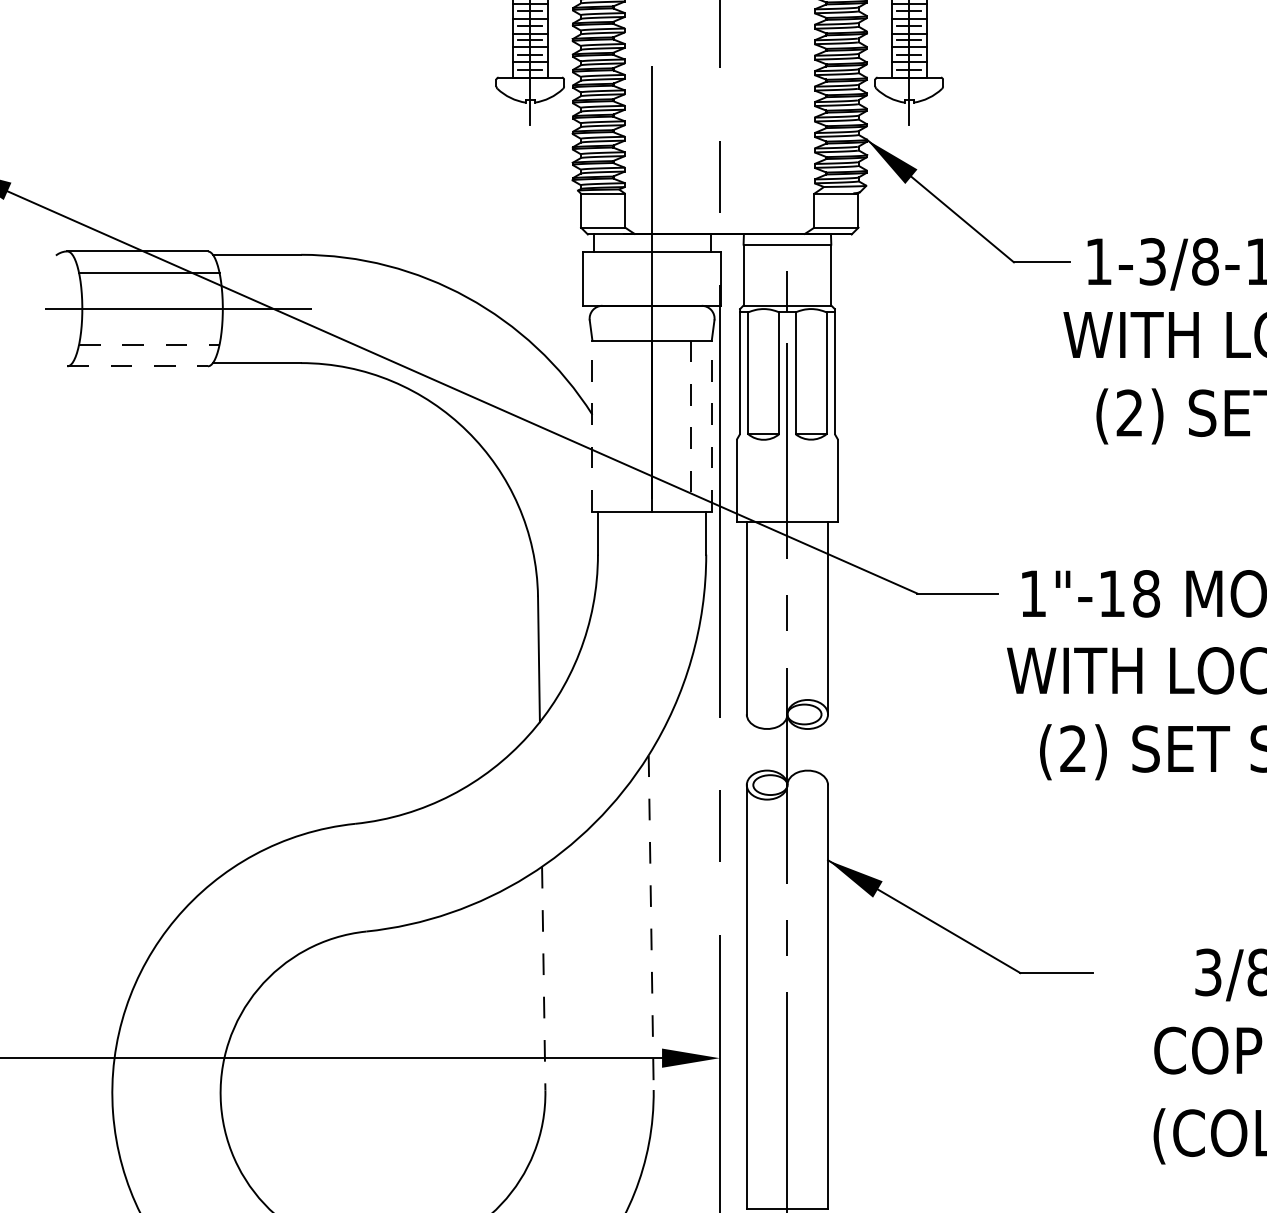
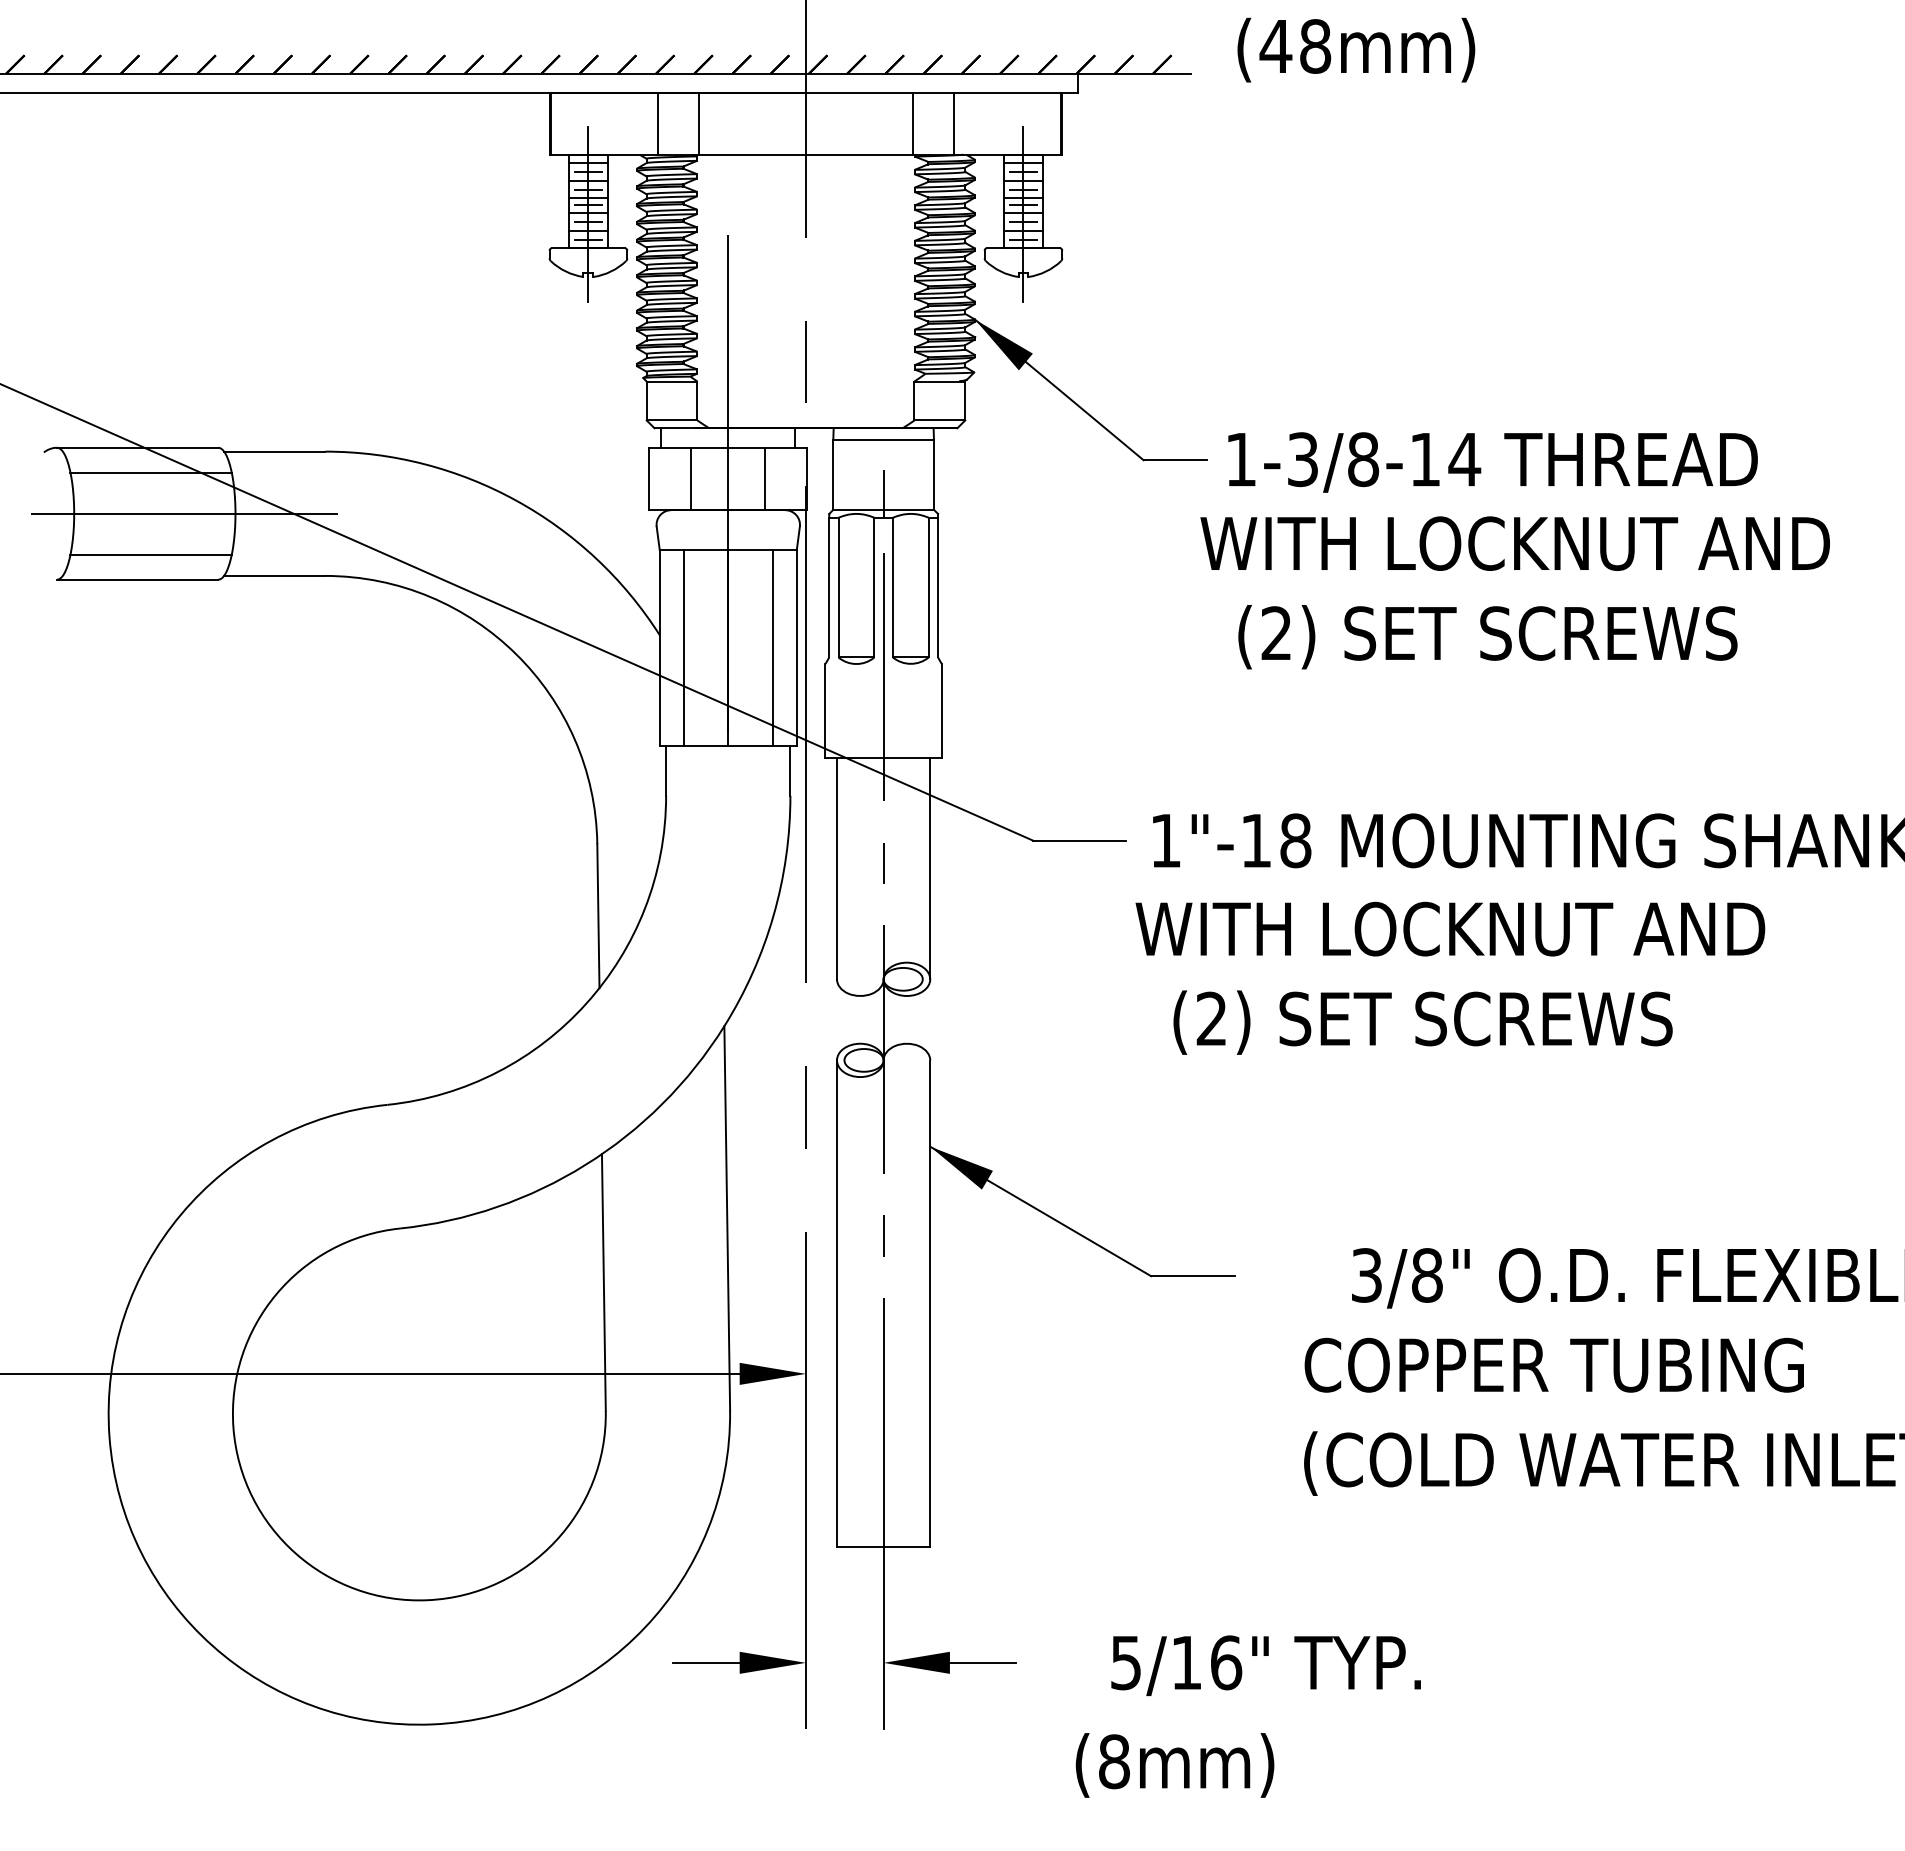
line: (620, 279) -> (691, 479), added
line: (684, 279) -> (765, 479), added
line: (149, 344) -> (151, 554), dashed -> solid
line: (137, 366) -> (137, 579), dashed -> solid
line: (592, 425) -> (659, 647), dashed -> solid
line: (711, 425) -> (796, 647), dashed -> solid
line: (613, 426) -> (683, 648), added
line: (690, 426) -> (772, 648), dashed -> solid
line: (651, 922) -> (727, 1218), dashed -> solid
line: (543, 978) -> (603, 1282), dashed -> solid

